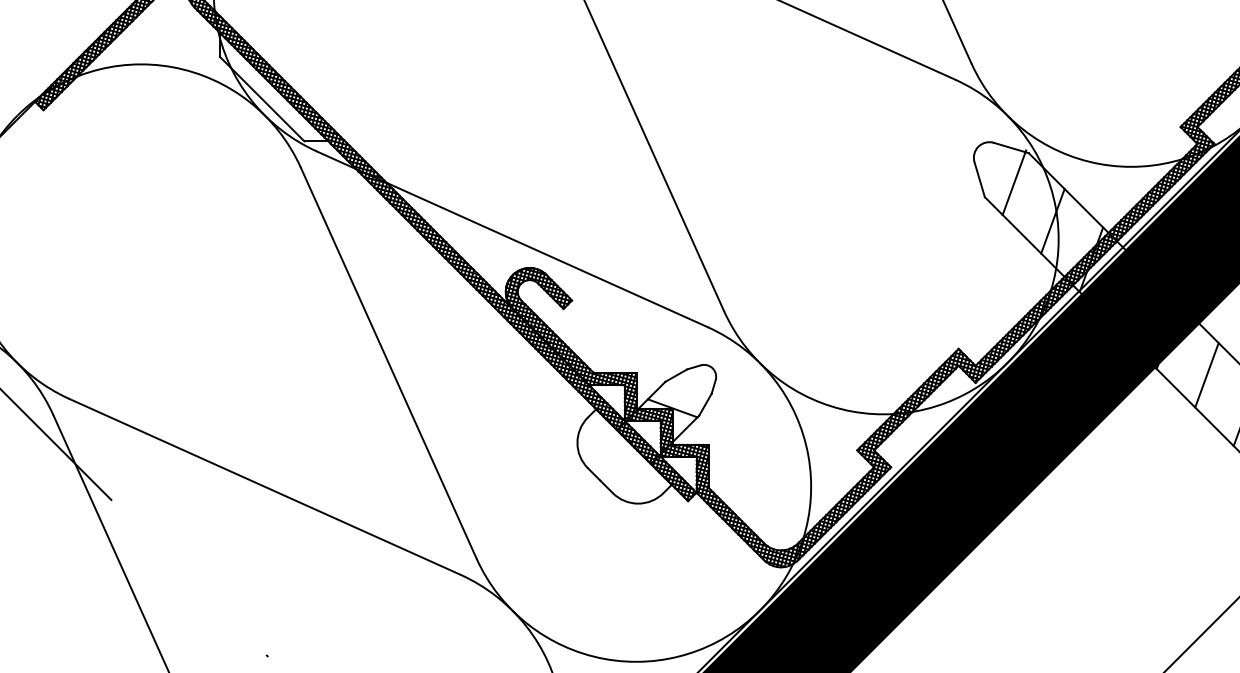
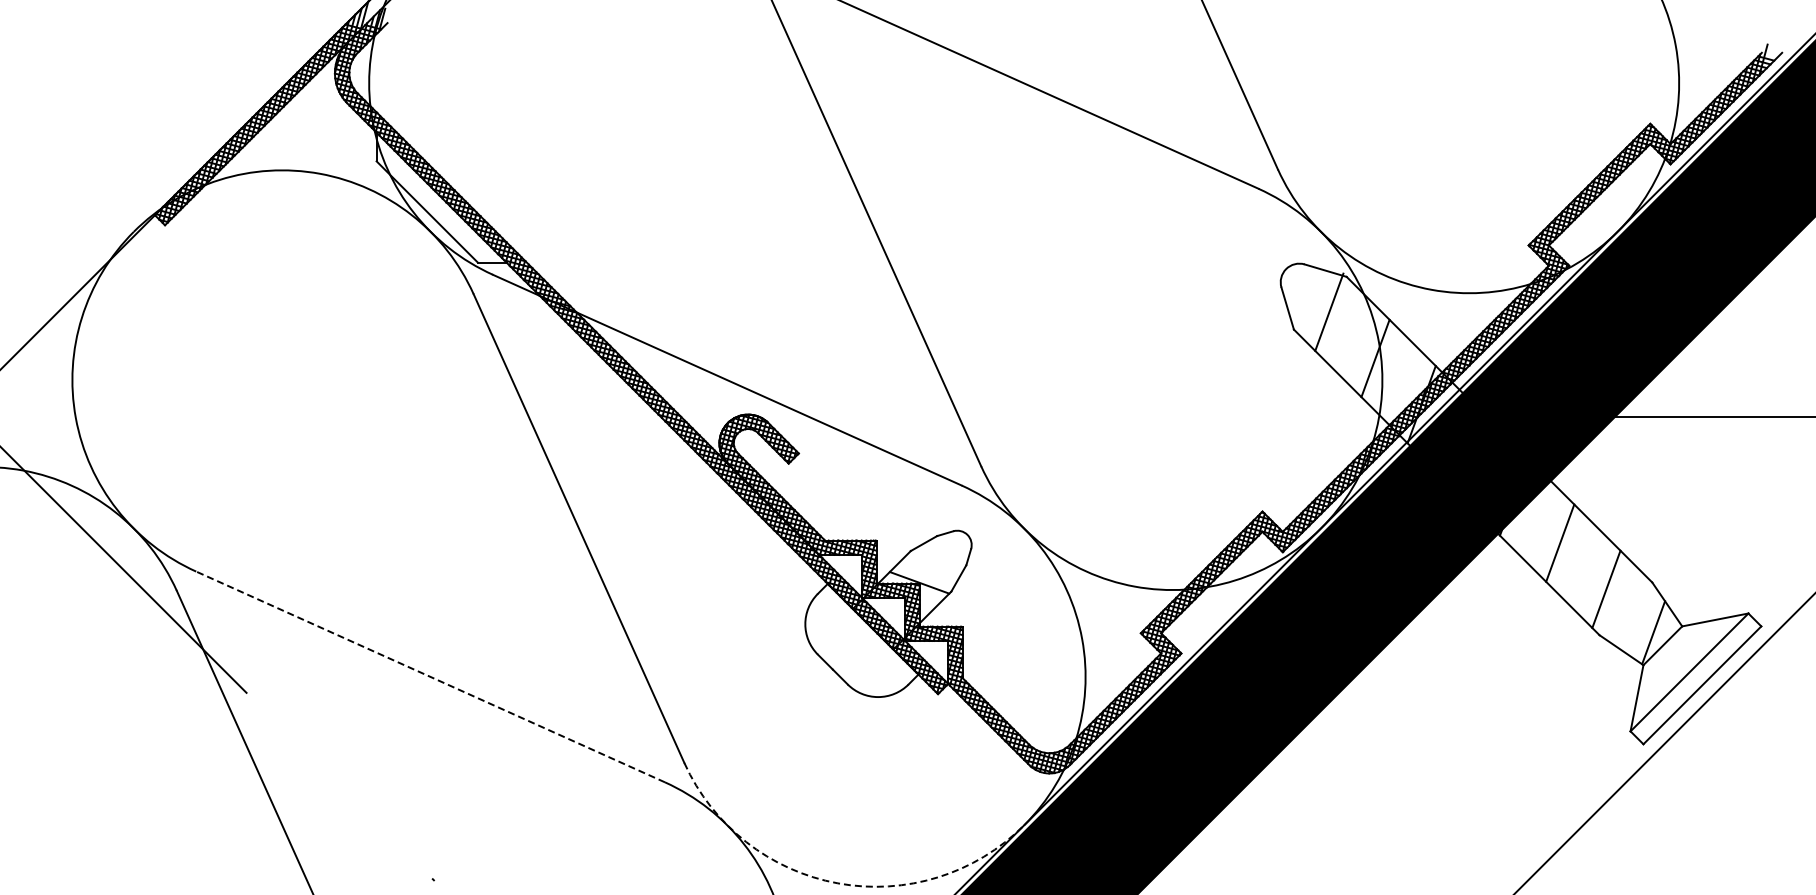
line: (264, 486) -> (430, 676), solid -> dashed
arc: (604, 659) -> (837, 883), solid -> dashed

